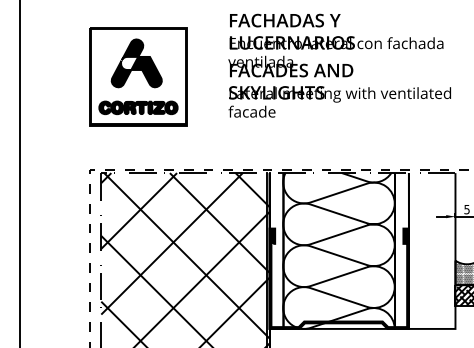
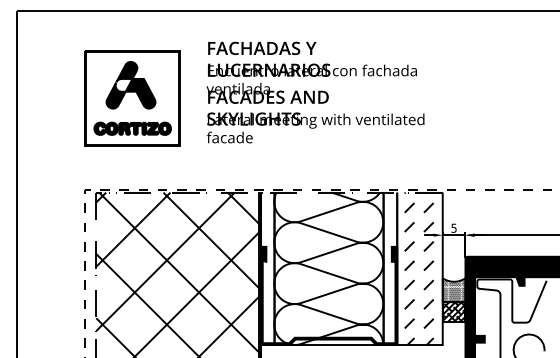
text: (339, 65) -> (315, 92), moved
hatch: (430, 250) -> (418, 268), added

